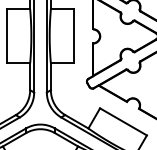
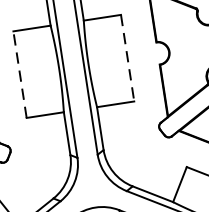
line: (6, 35) -> (19, 73), solid -> dashed
line: (74, 36) -> (128, 58), solid -> dashed

